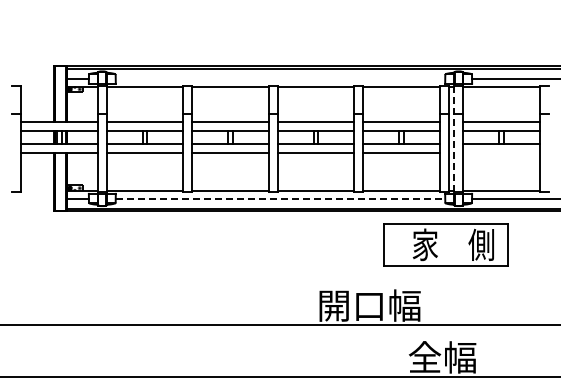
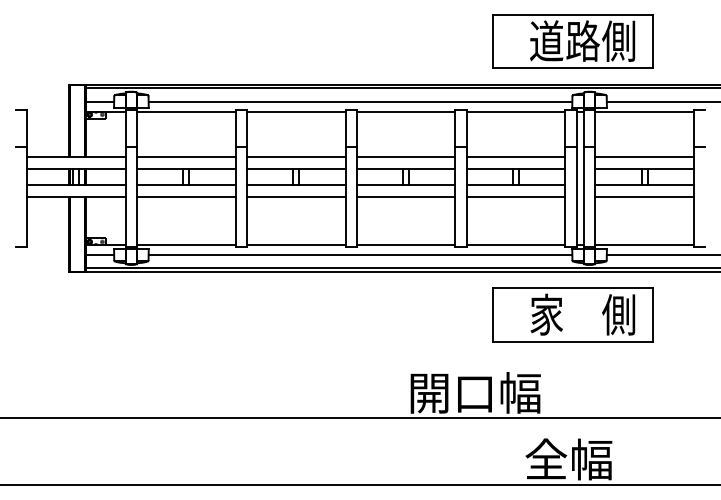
part: (445, 32) -> (572, 41), added
line: (280, 79) -> (360, 102), added
line: (454, 139) -> (584, 179), dashed -> solid
line: (501, 153) -> (644, 197), added
line: (280, 198) -> (360, 255), dashed -> solid

